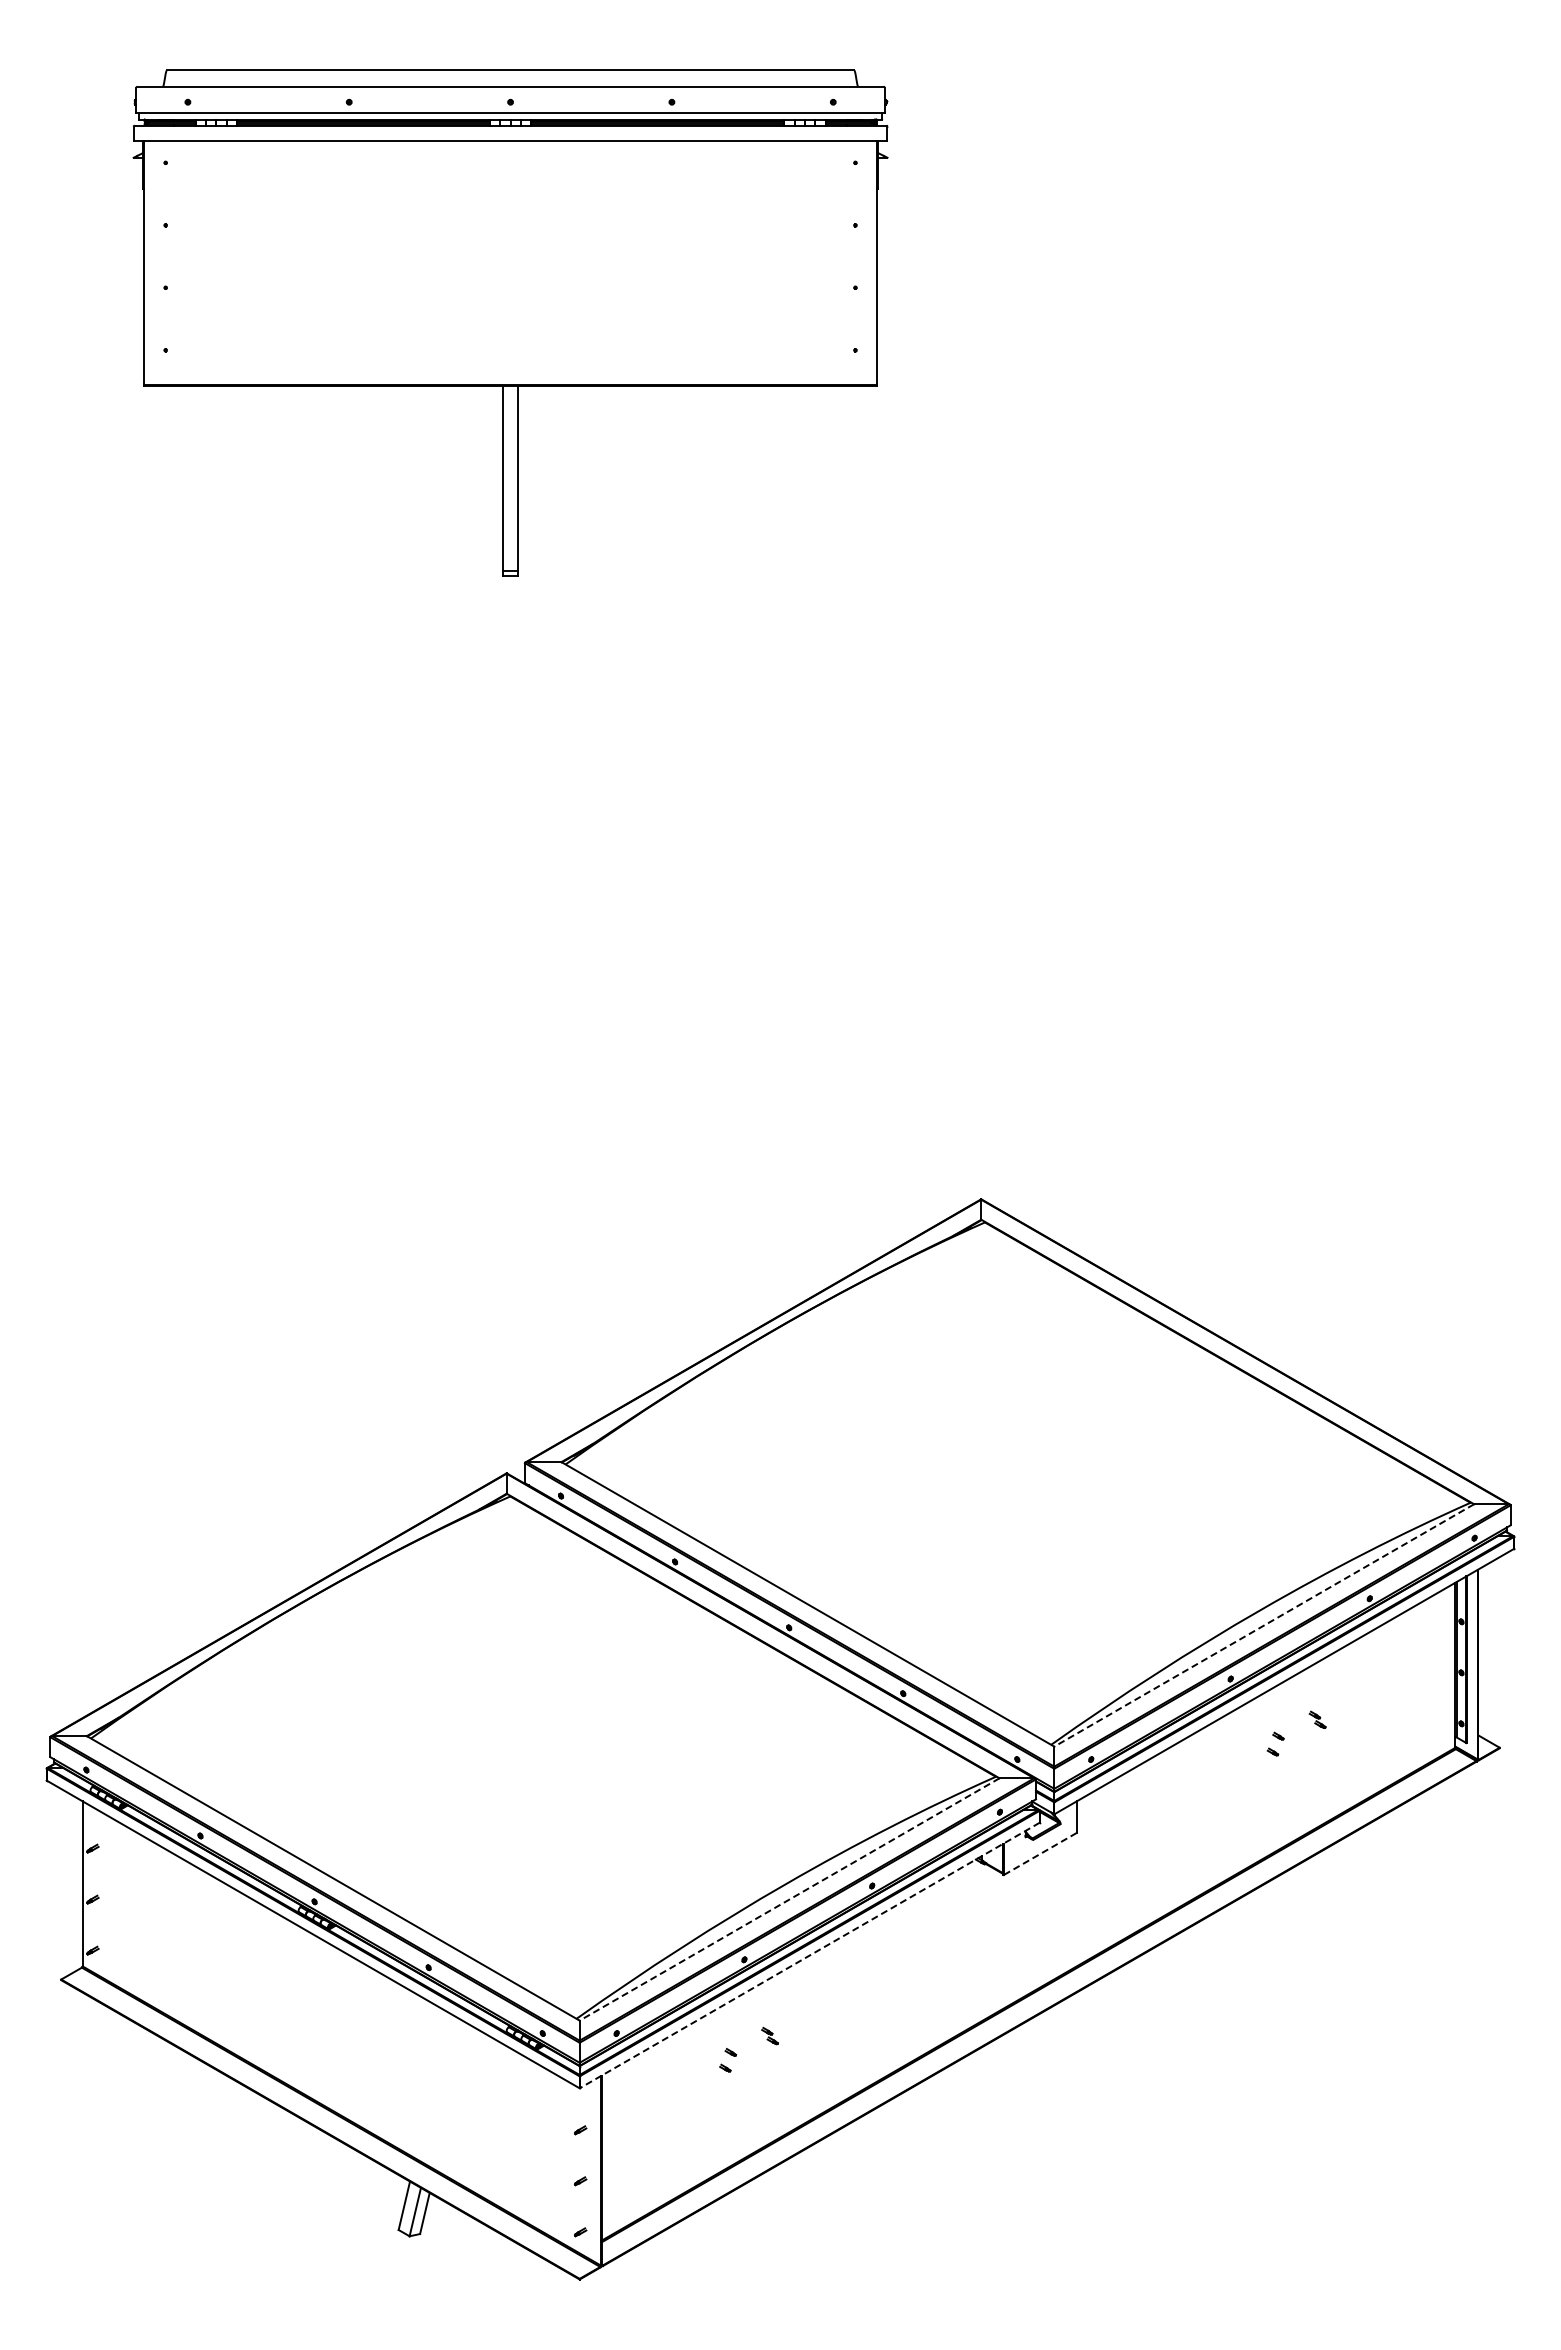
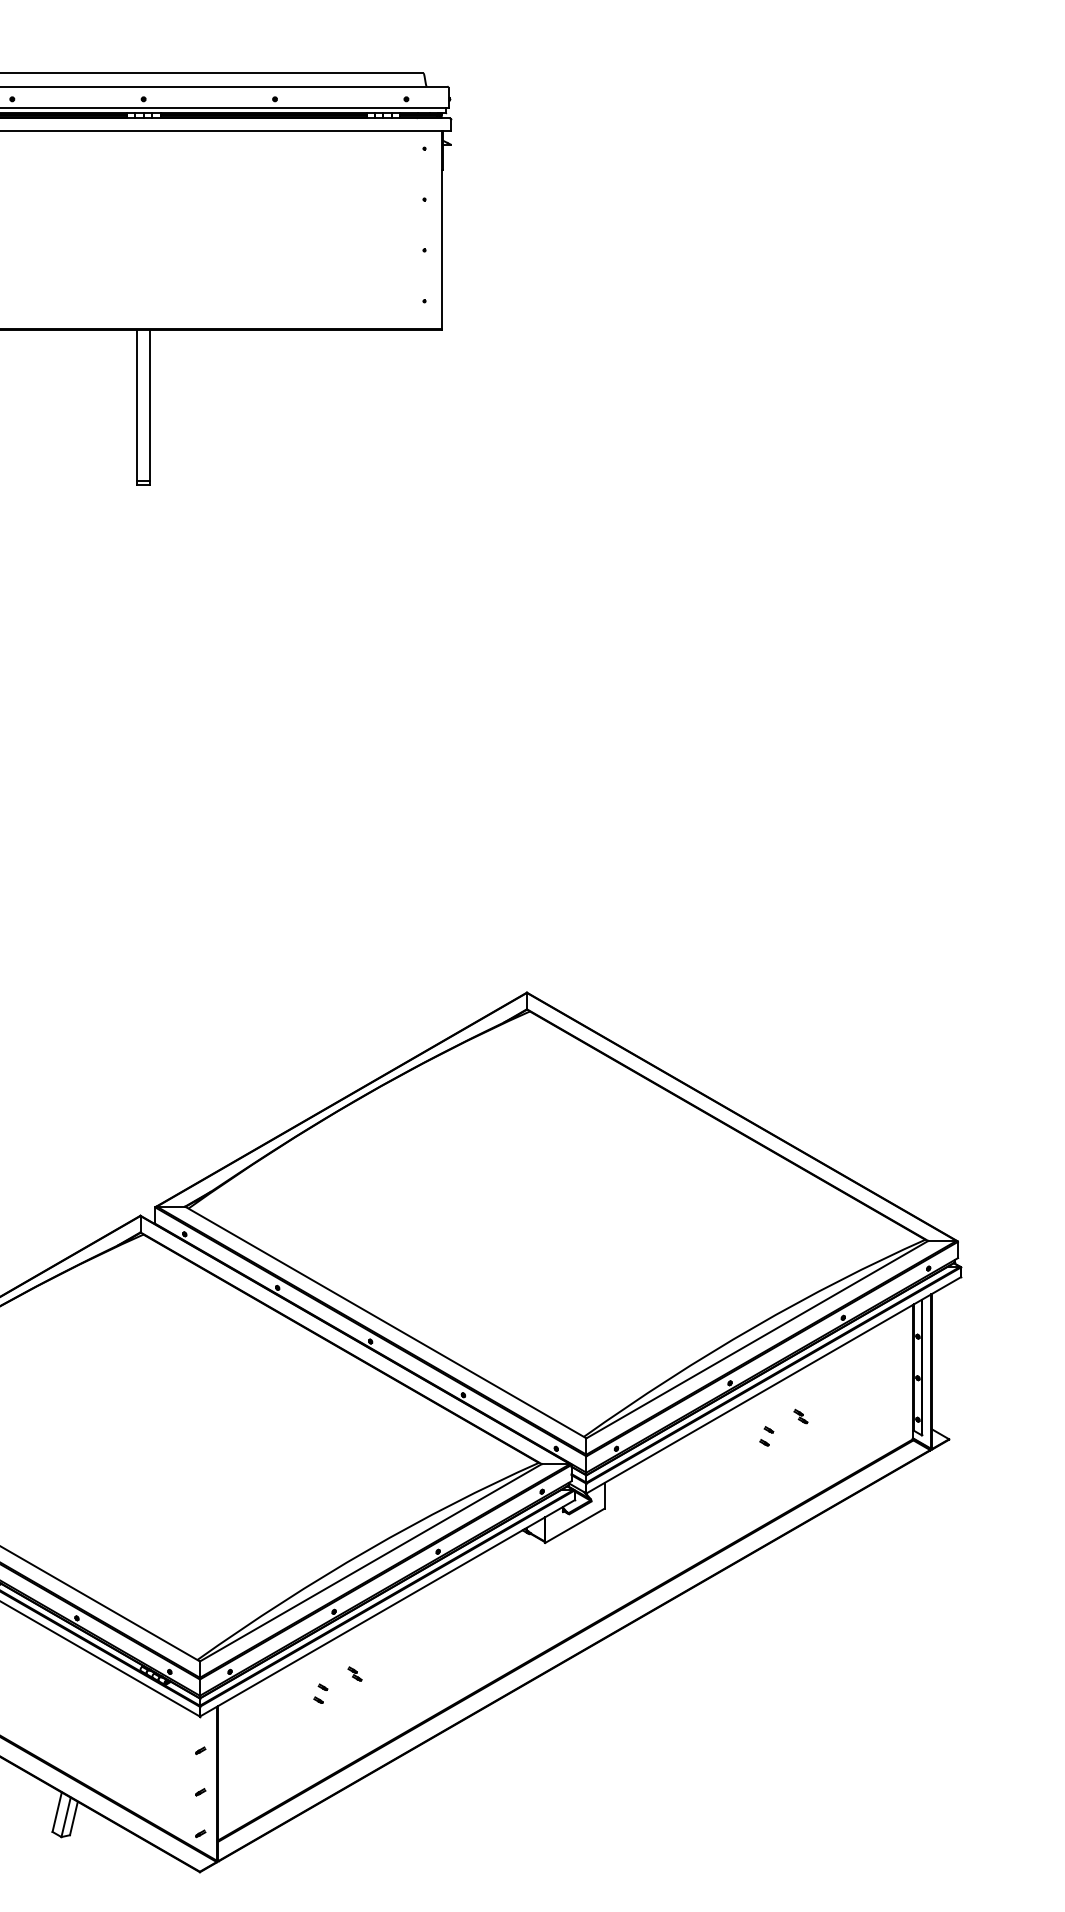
line: (1263, 1625) -> (756, 1339), dashed -> solid
line: (1039, 1854) -> (574, 1526), dashed -> solid
line: (789, 1899) -> (370, 1562), dashed -> solid
line: (809, 1955) -> (387, 1608), dashed -> solid

